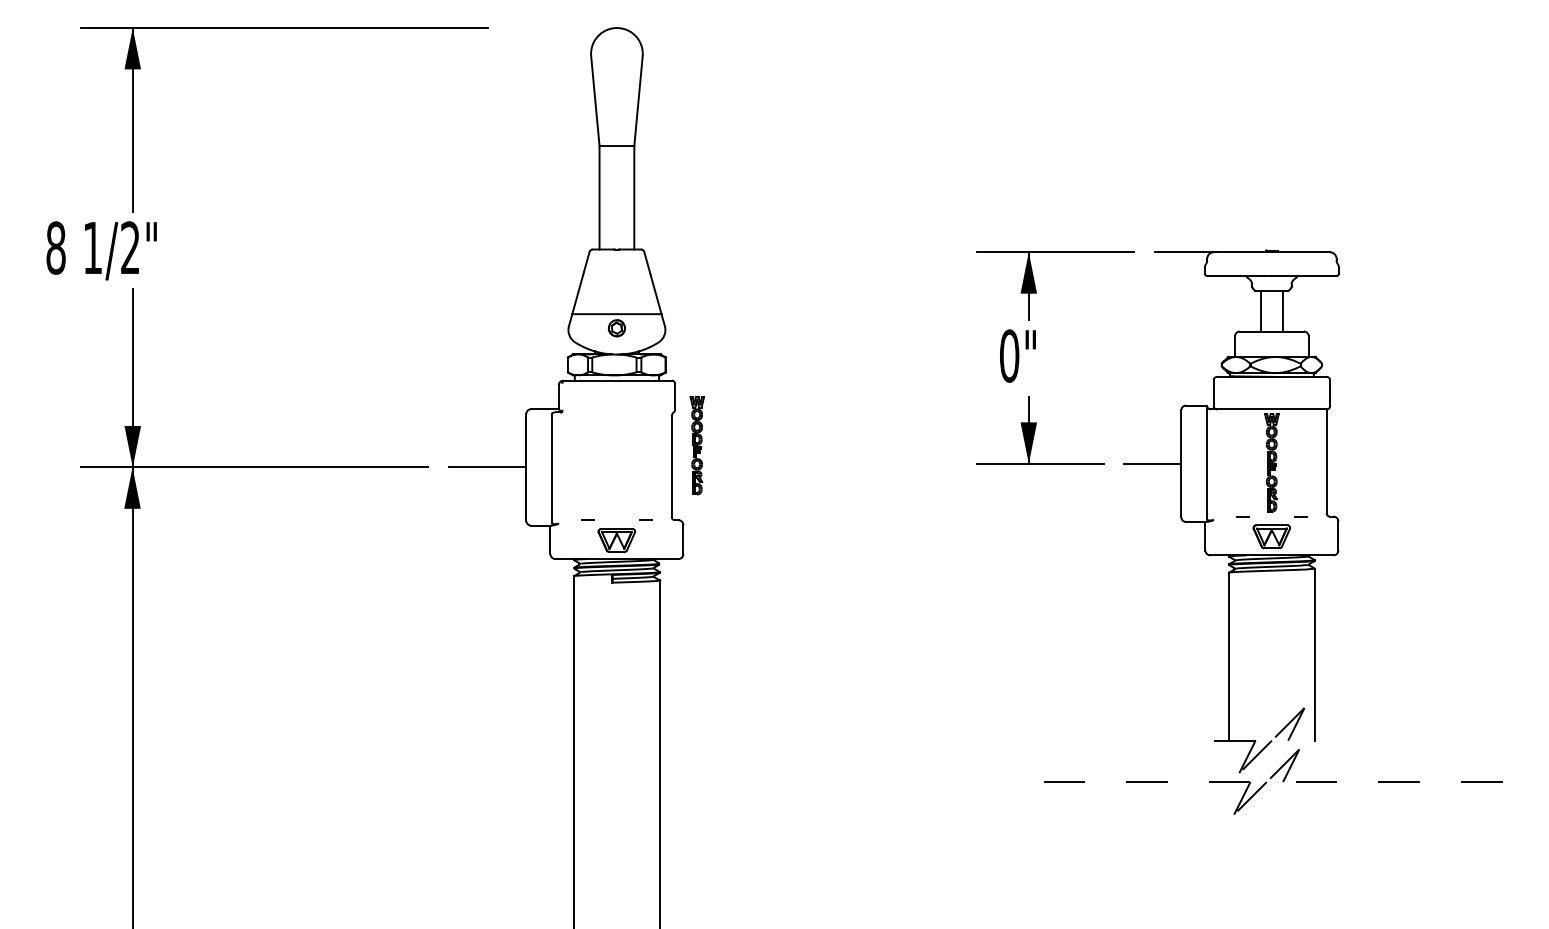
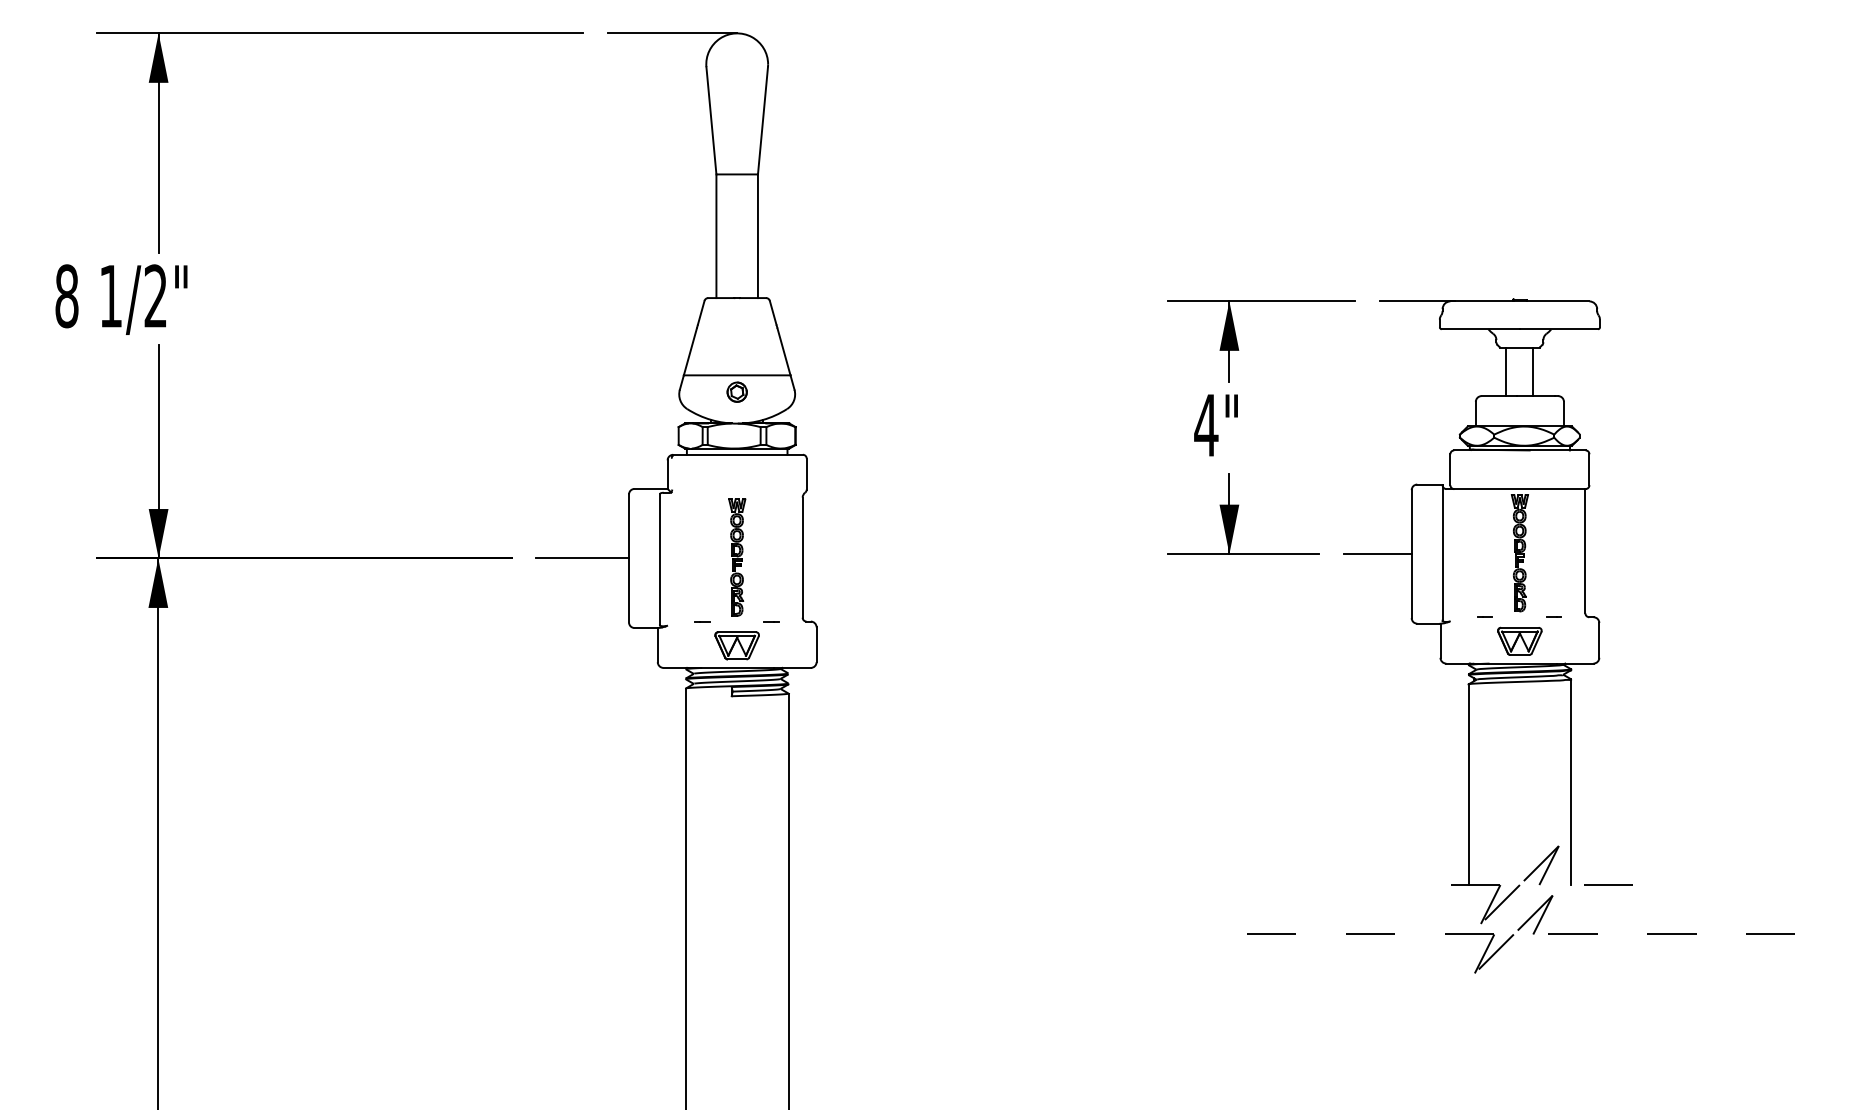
line: (562, 28) -> (672, 33), added
text: (1009, 356) -> (1206, 425), 0" -> 4"
part: (697, 445) -> (737, 557), moved
line: (1346, 740) -> (1608, 884), added

